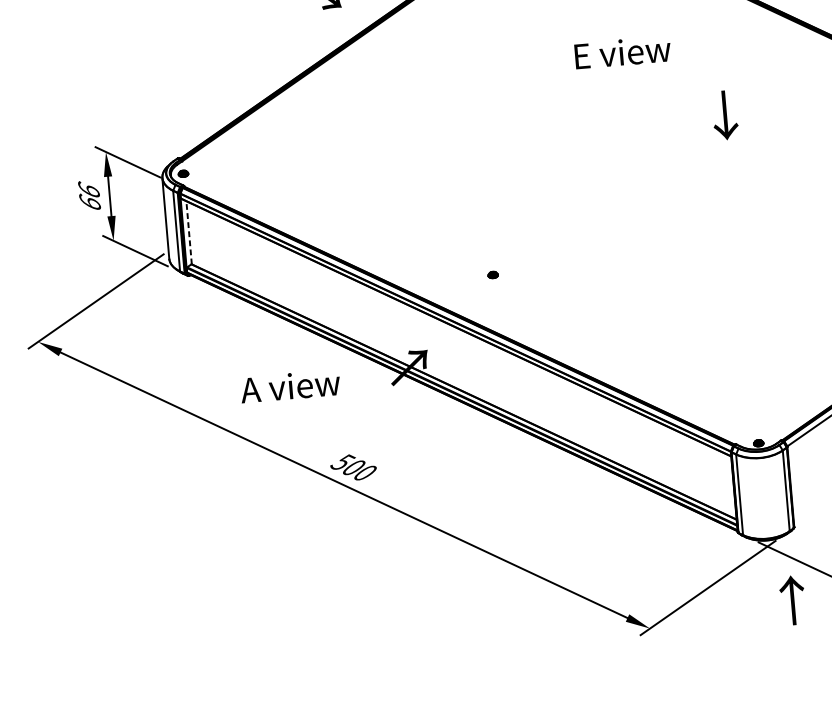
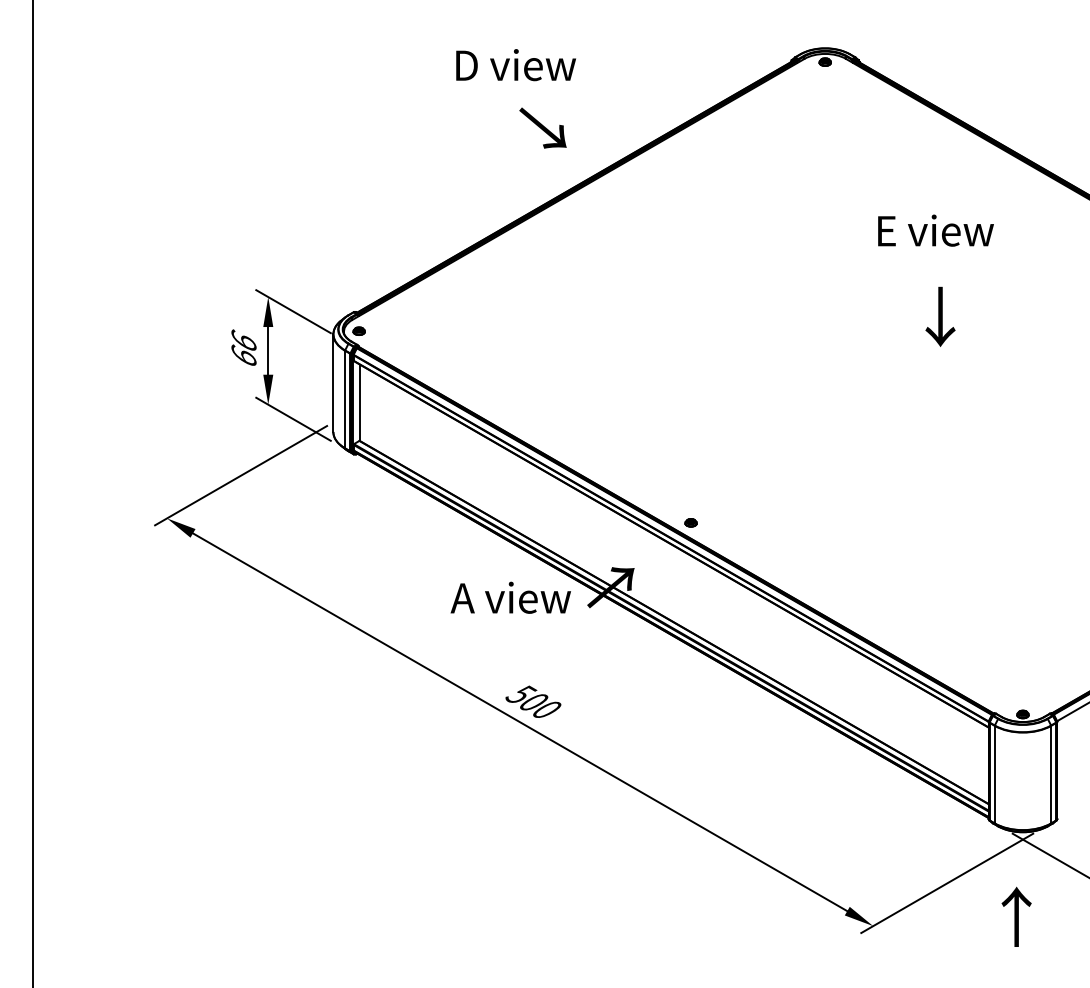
text: (622, 52) -> (935, 230), moved
text: (725, 115) -> (940, 316), moved
line: (188, 232) -> (359, 402), dashed -> solid
part: (492, 274) -> (690, 522), moved
text: (290, 386) -> (510, 597), moved
text: (792, 600) -> (1016, 916), moved

